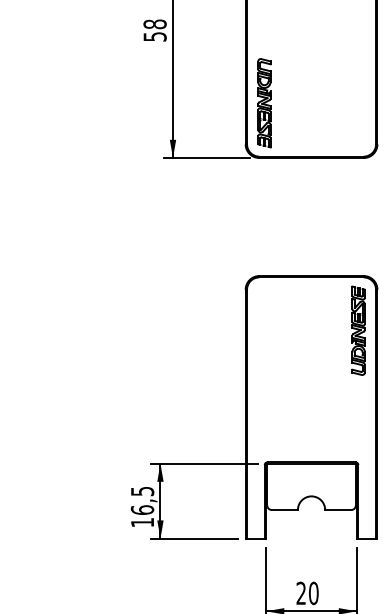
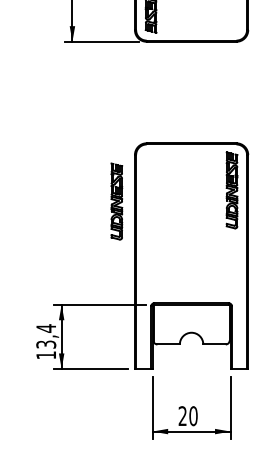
part: (224, 343) -> (116, 201), added
text: (142, 500) -> (46, 336), 16,5 -> 13,4

